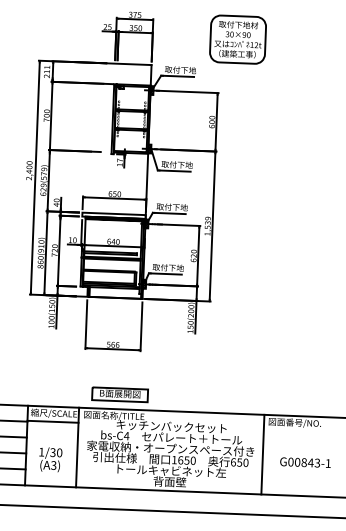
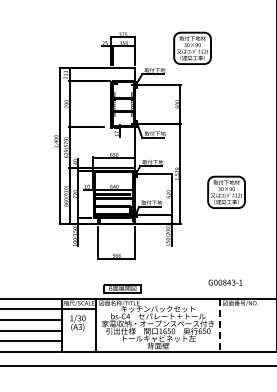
part: (280, 255) -> (226, 191), added
line: (262, 454) -> (219, 325), solid -> dashed
text: (49, 460) -> (77, 323), moved
text: (305, 462) -> (225, 282), moved

